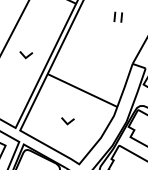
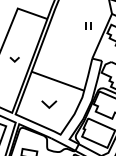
part: (117, 16) -> (88, 25), moved
part: (67, 121) -> (49, 104), size x1.6

